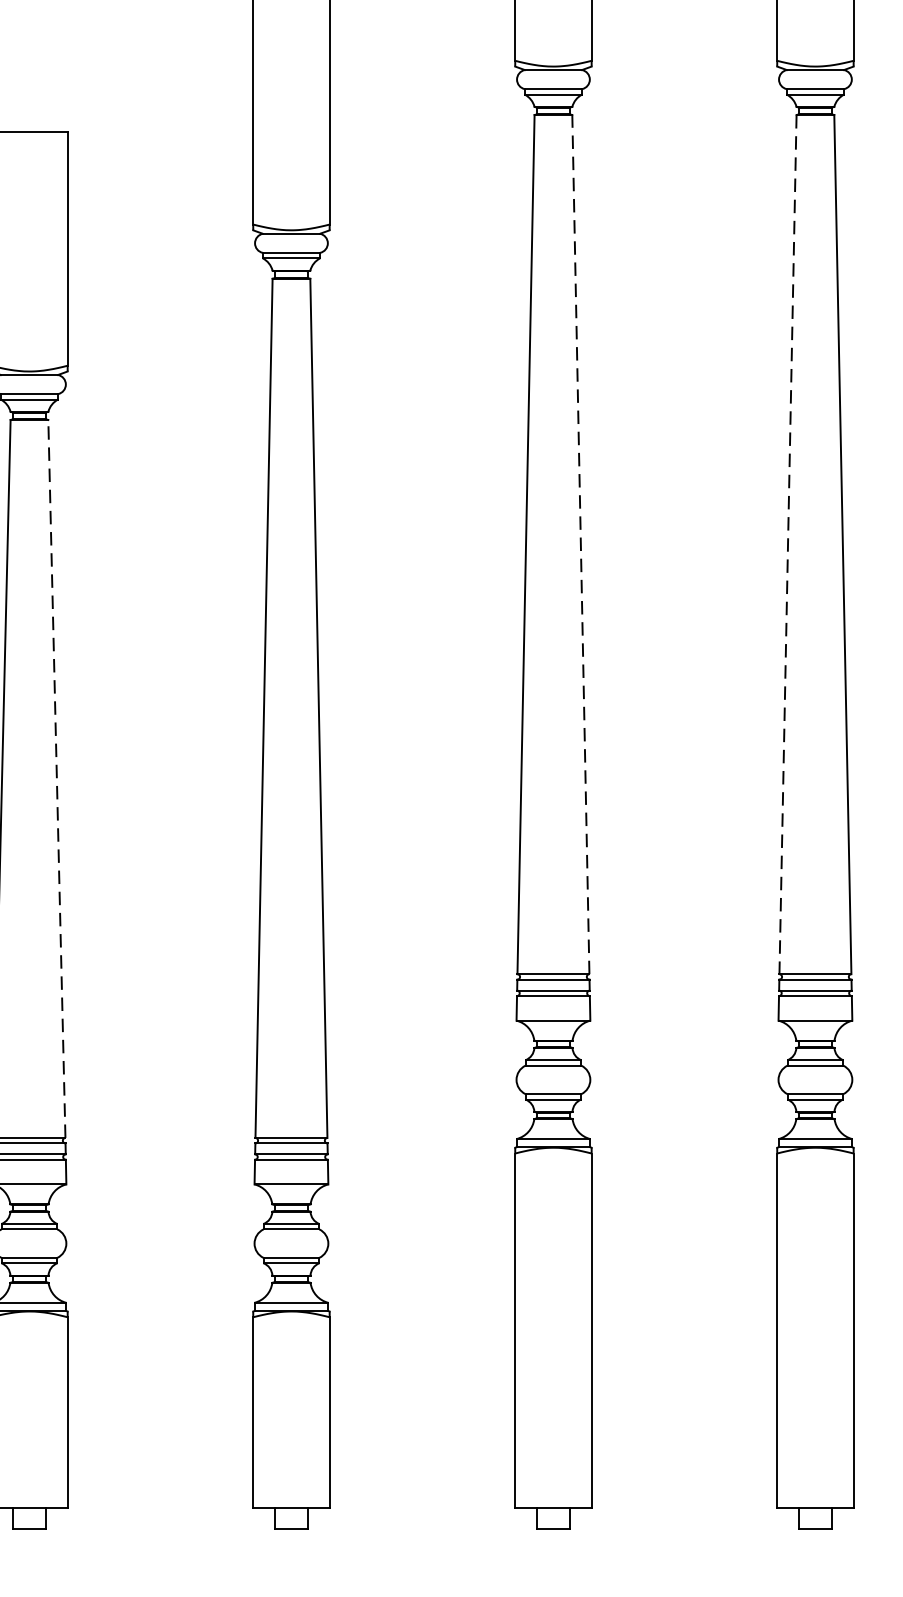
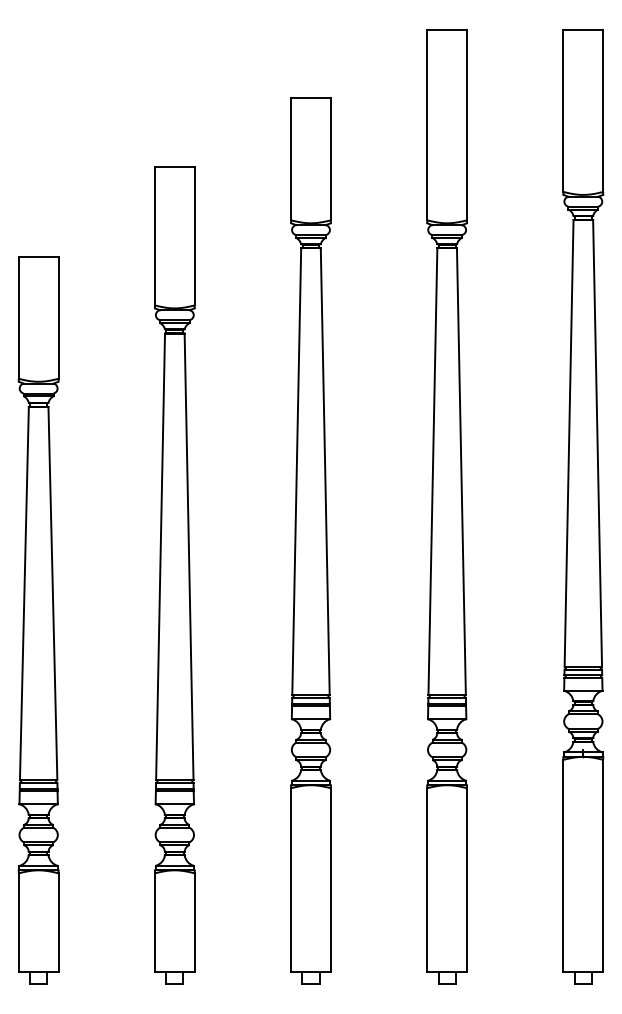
line: (581, 544) -> (325, 471), dashed -> solid
line: (787, 546) -> (432, 472), dashed -> solid
line: (56, 778) -> (52, 593), dashed -> solid

